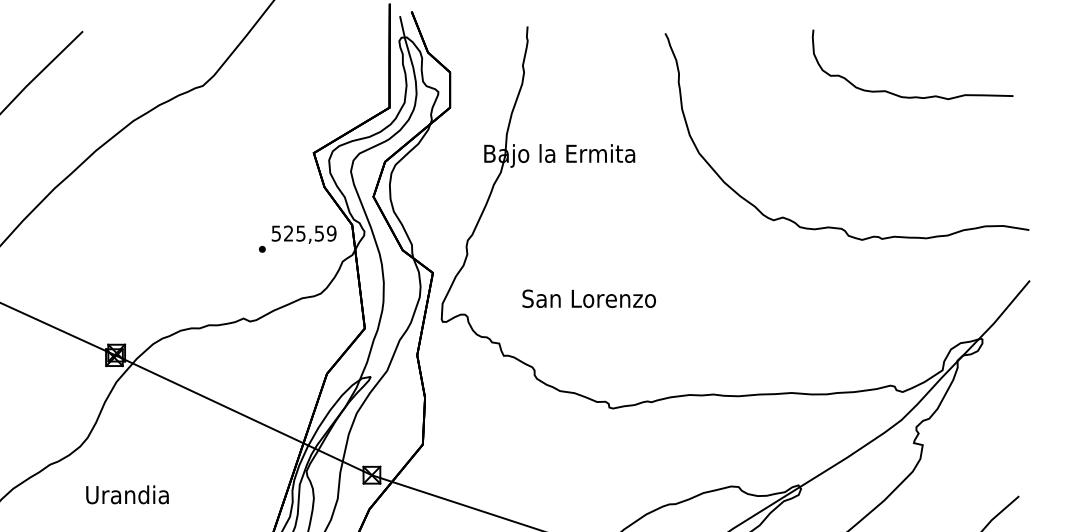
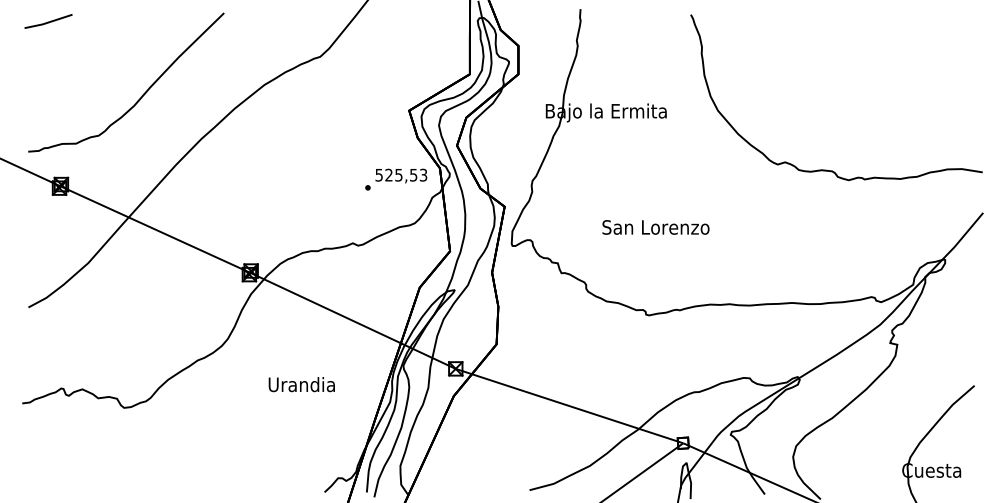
curve: (911, 96) -> (888, 65), removed
text: (331, 232) -> (423, 174), 525,59 -> 525,53
text: (588, 298) -> (655, 227), moved
text: (127, 494) -> (301, 384), moved

